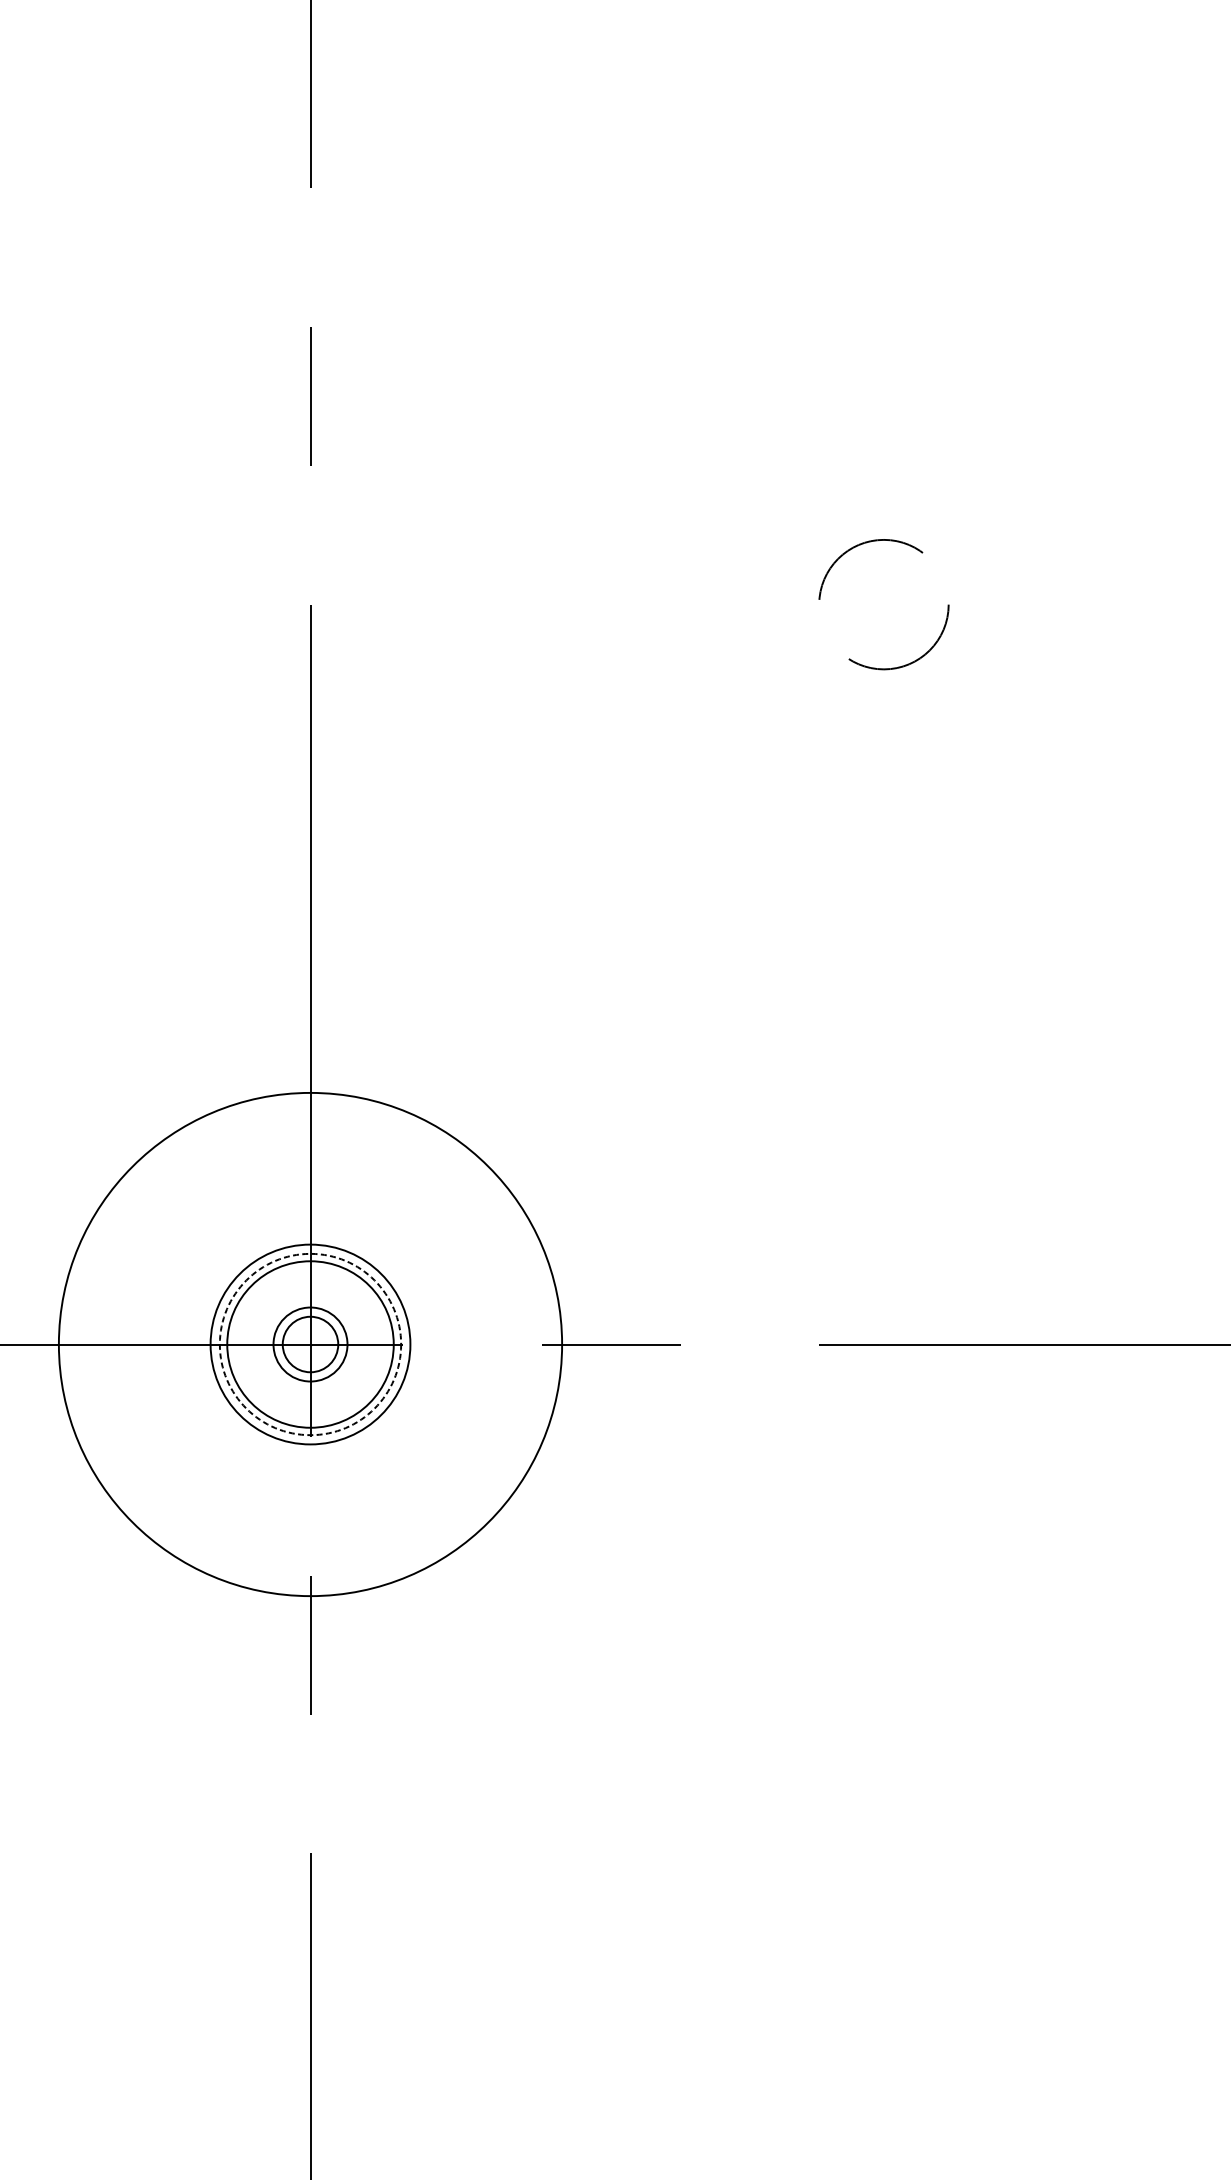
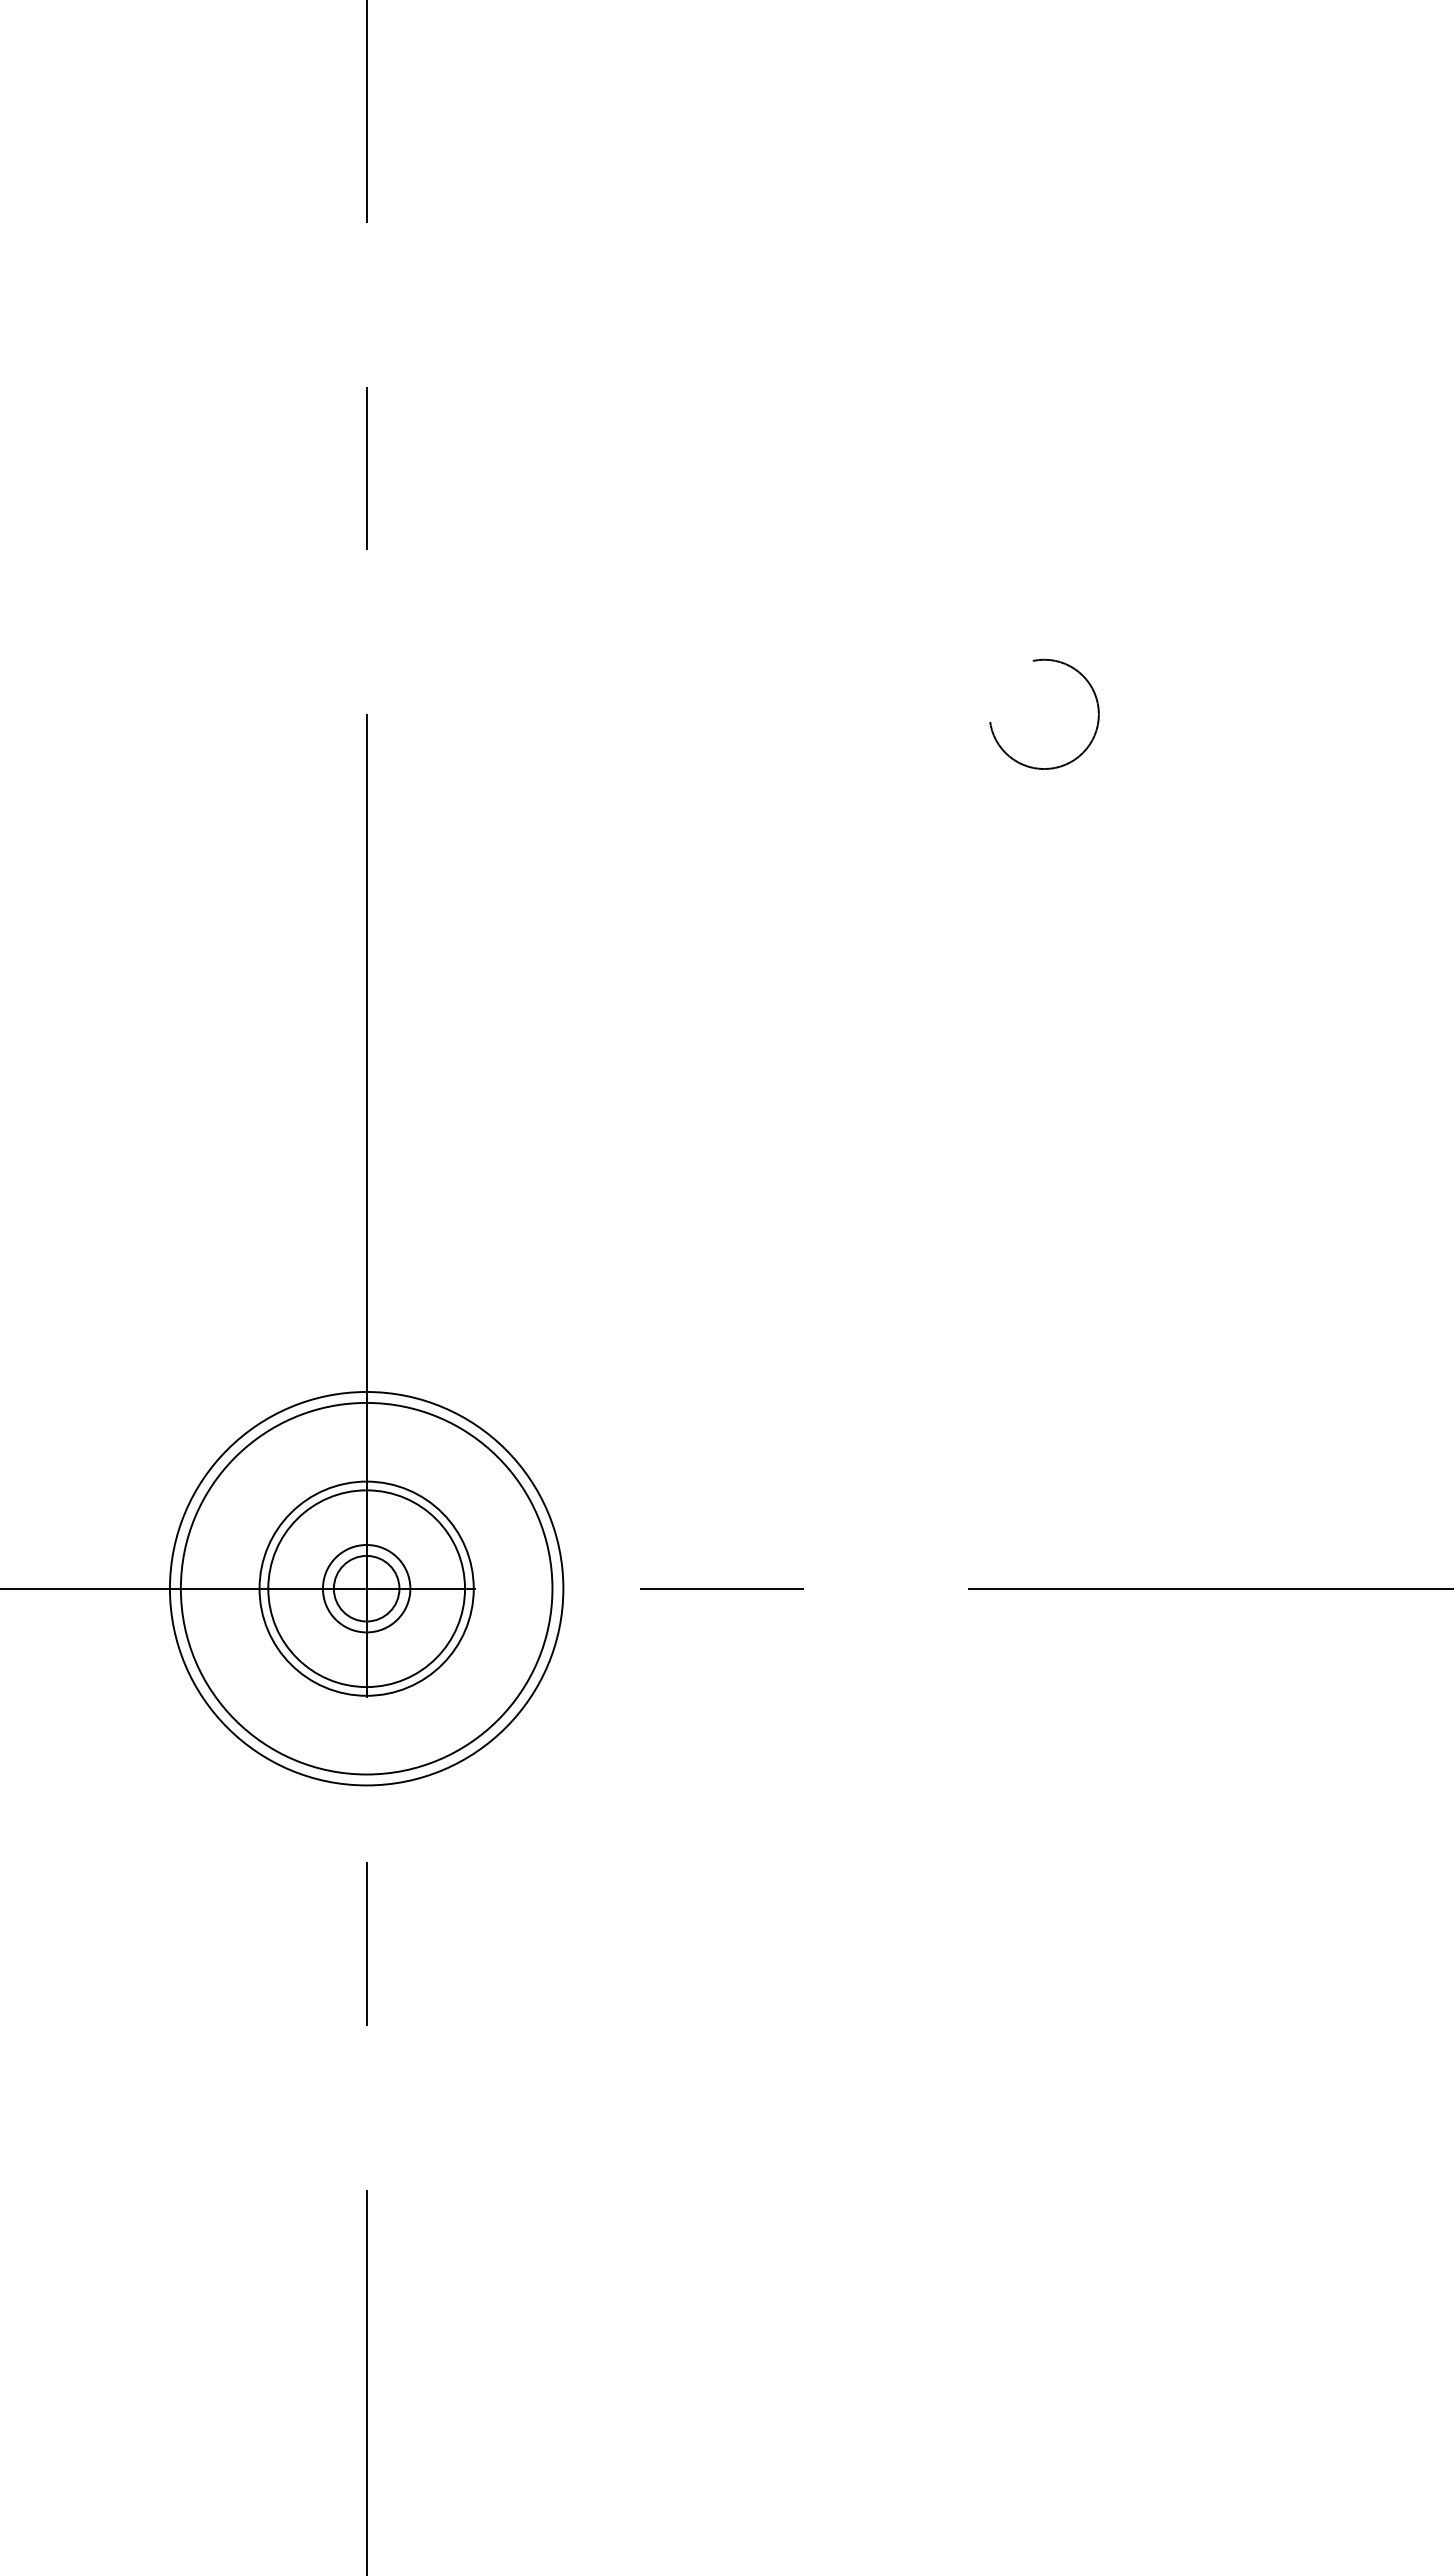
circle: (884, 603) -> (1044, 713), size x0.71
circle: (310, 1344) -> (366, 1588), dashed -> solid
circle: (310, 1344) -> (366, 1588), size x0.62
circle: (310, 1344) -> (366, 1588), size x1.67

